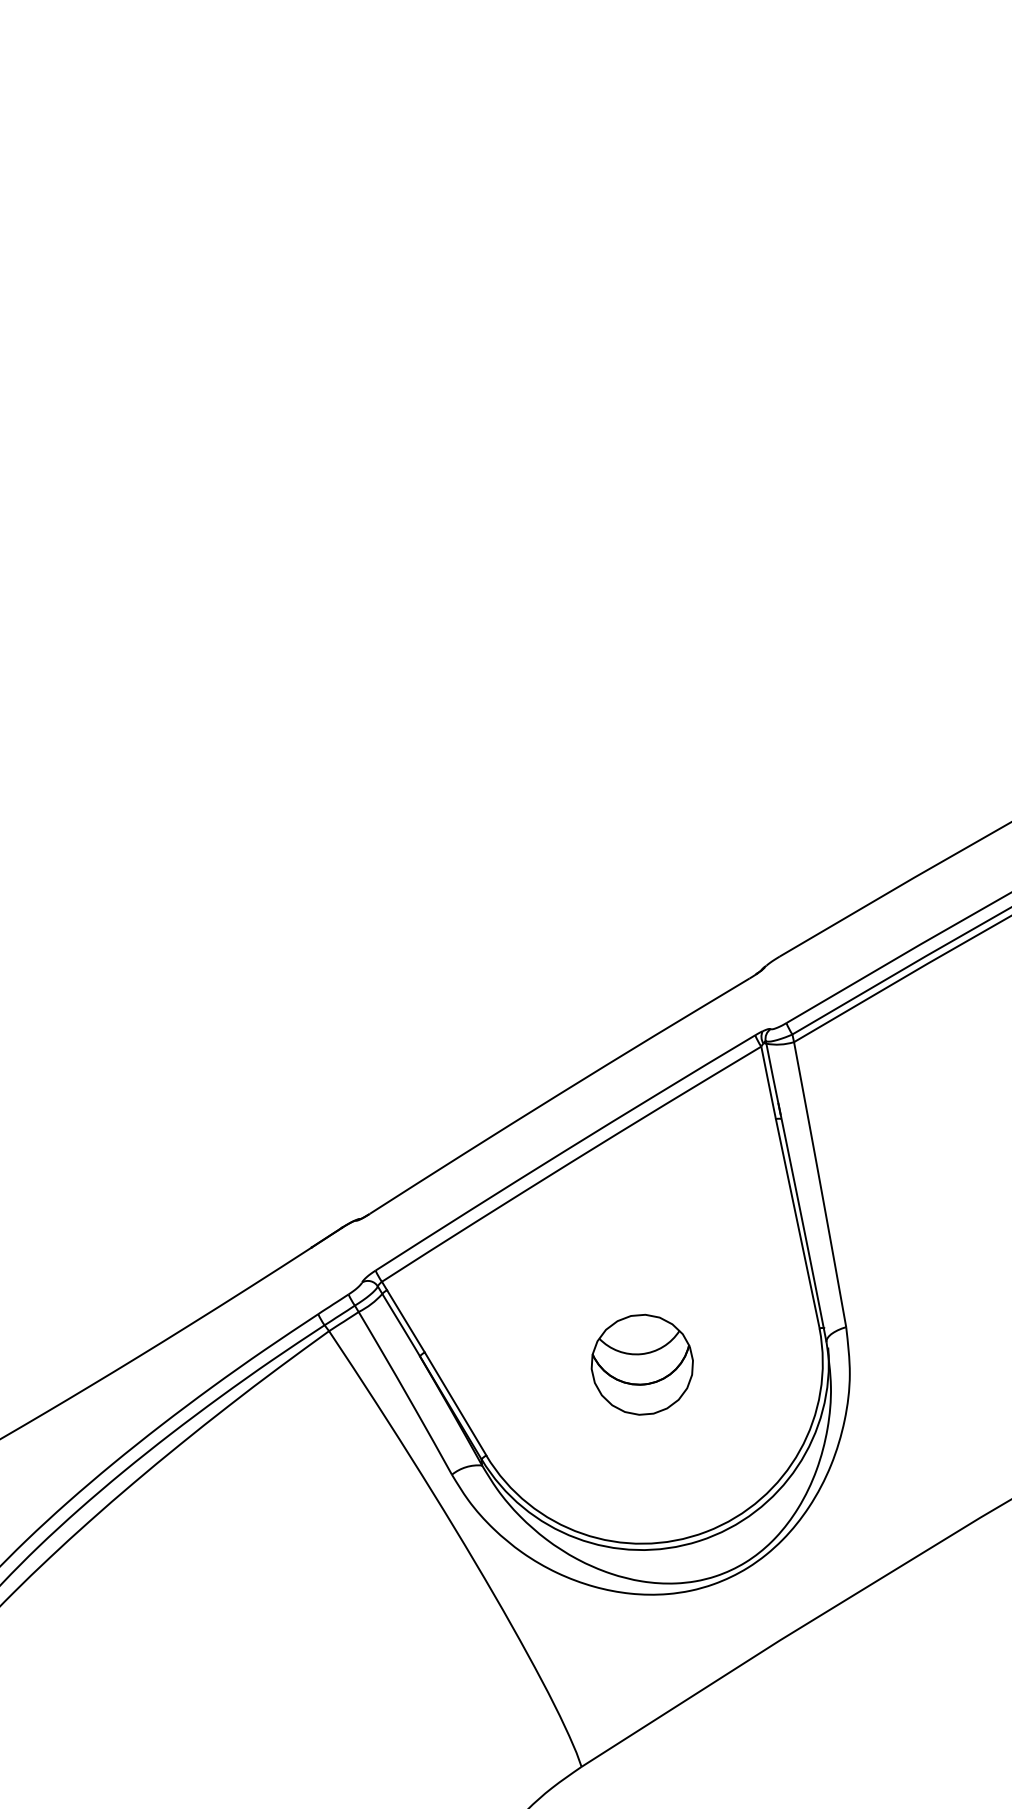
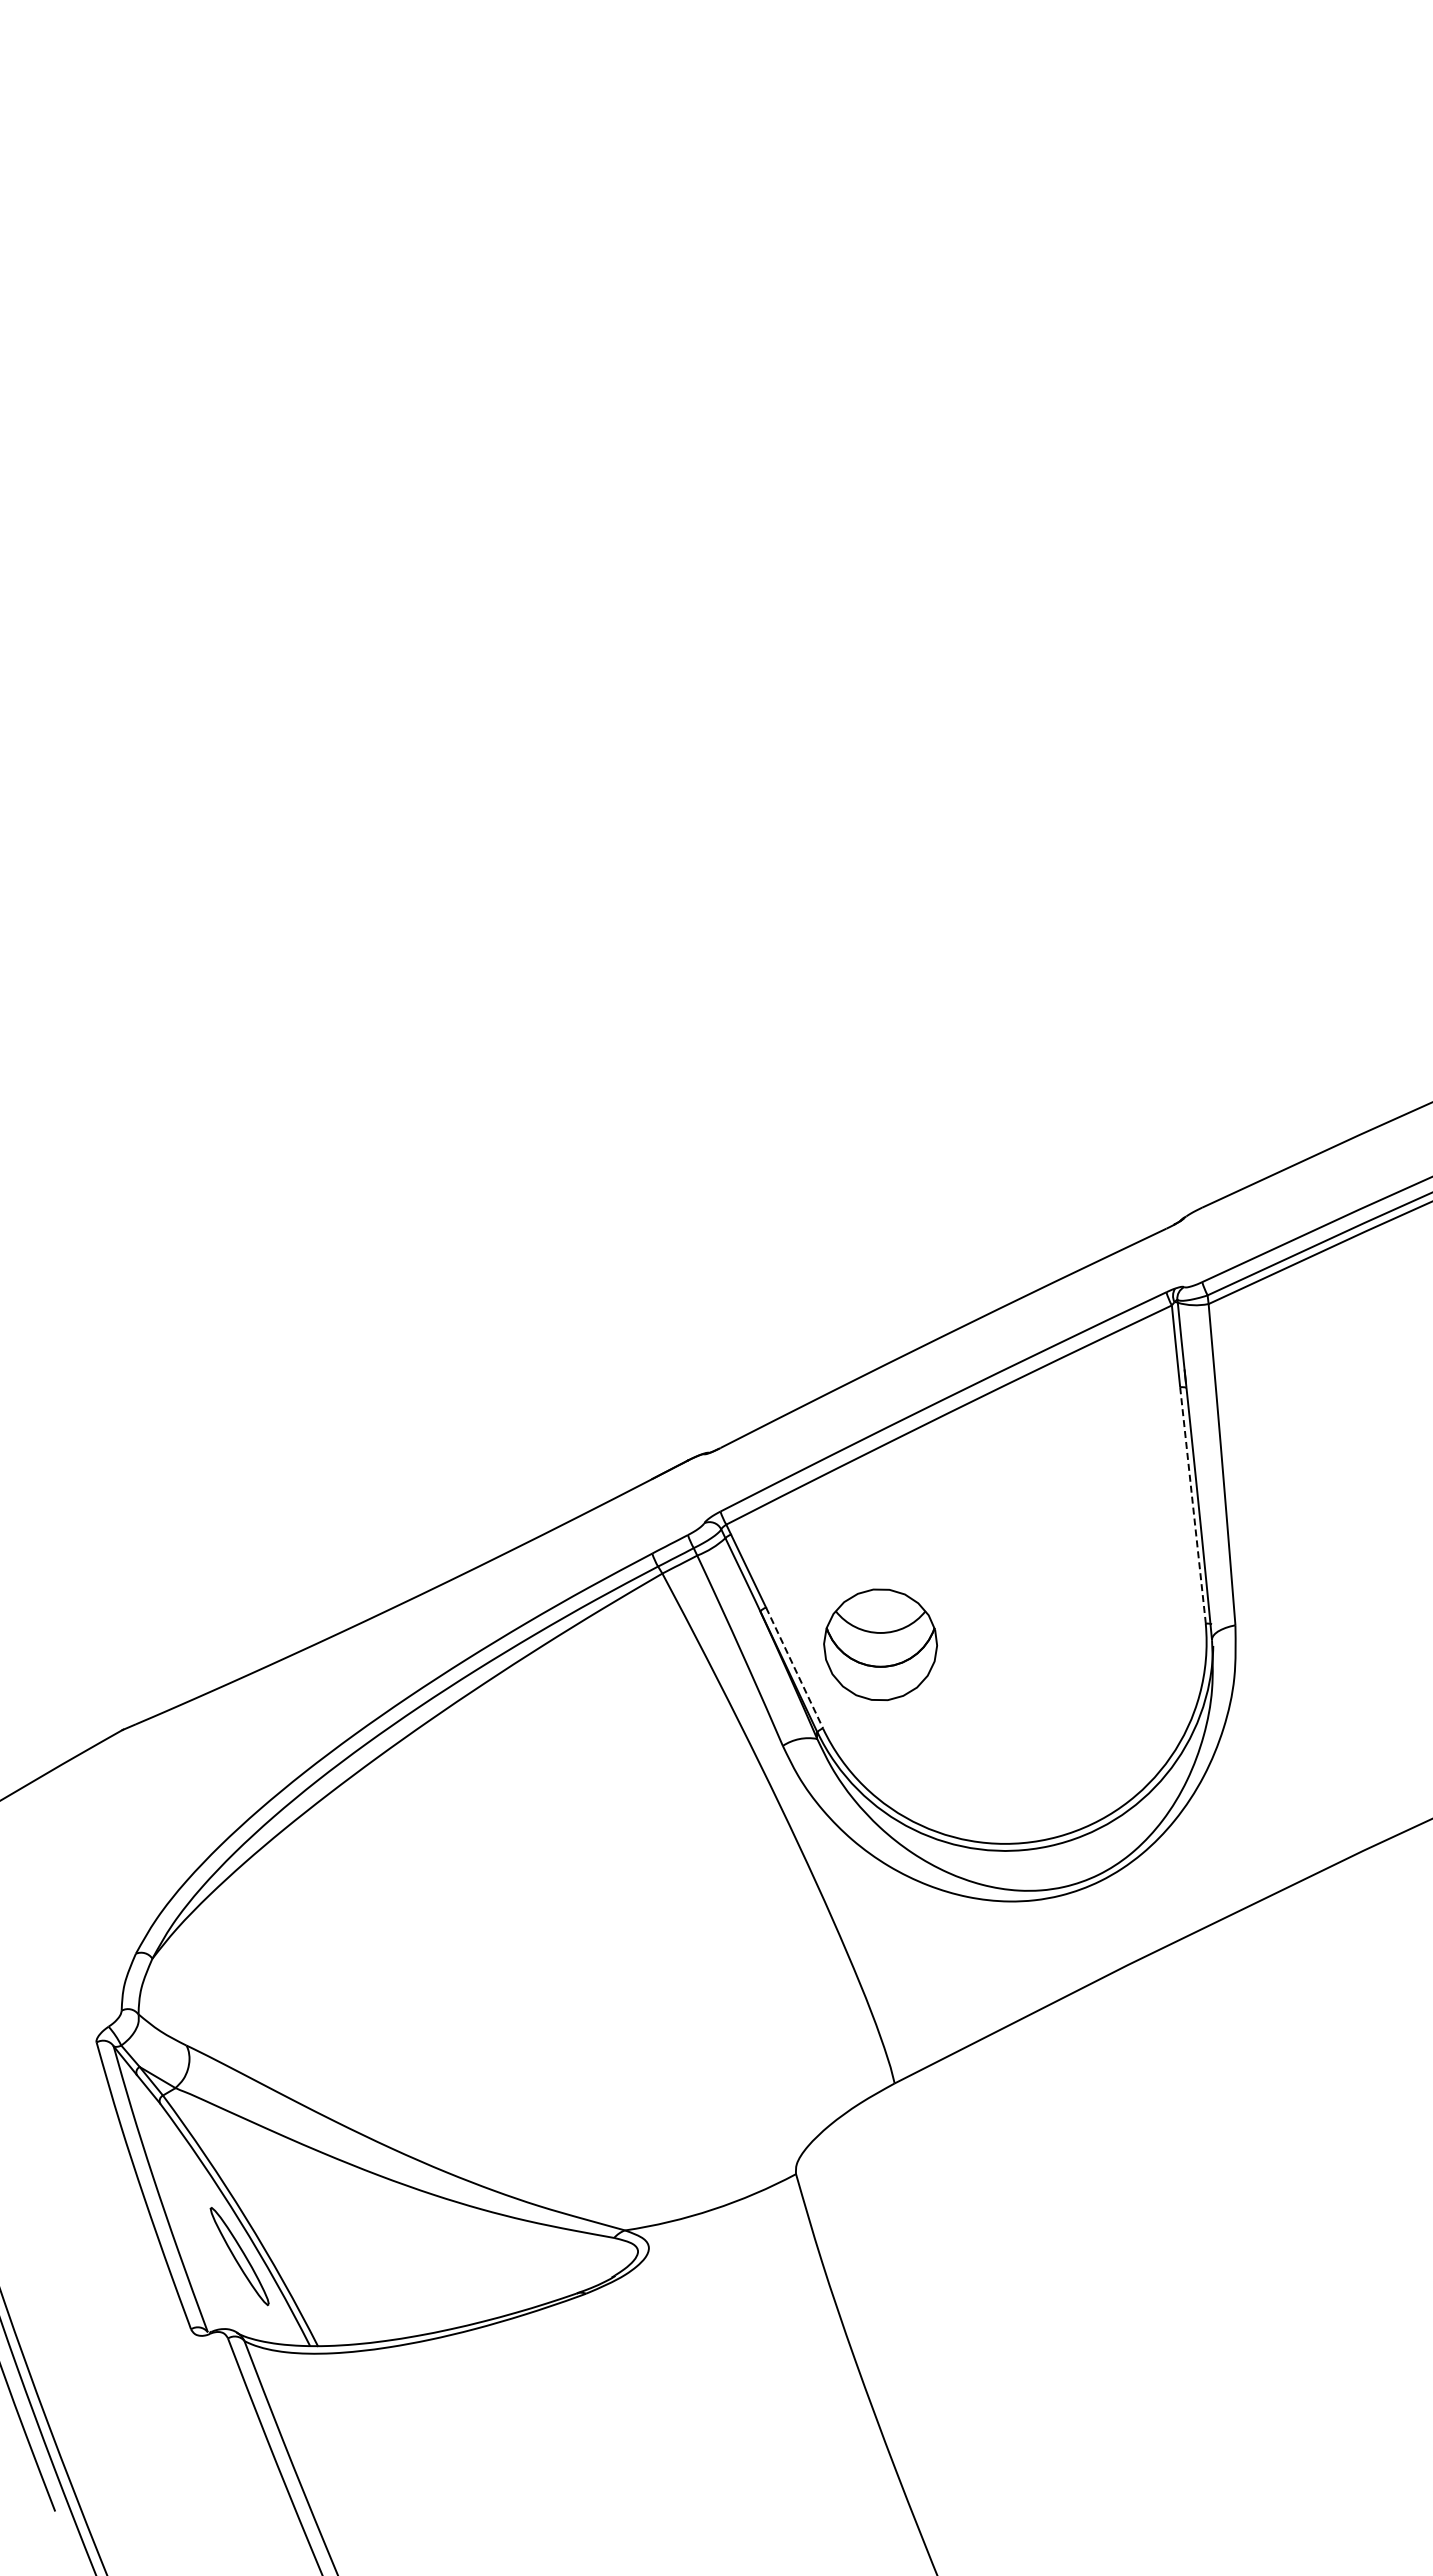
line: (798, 1223) -> (1193, 1505), solid -> dashed
part: (642, 1364) -> (880, 1644), moved
line: (455, 1403) -> (794, 1667), solid -> dashed

